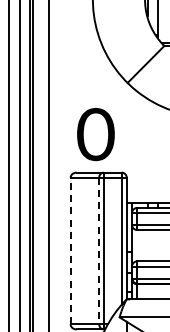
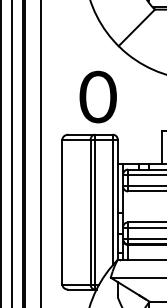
text: (95, 134) -> (97, 97), moved
line: (70, 250) -> (62, 211), dashed -> solid
line: (99, 251) -> (90, 212), dashed -> solid

